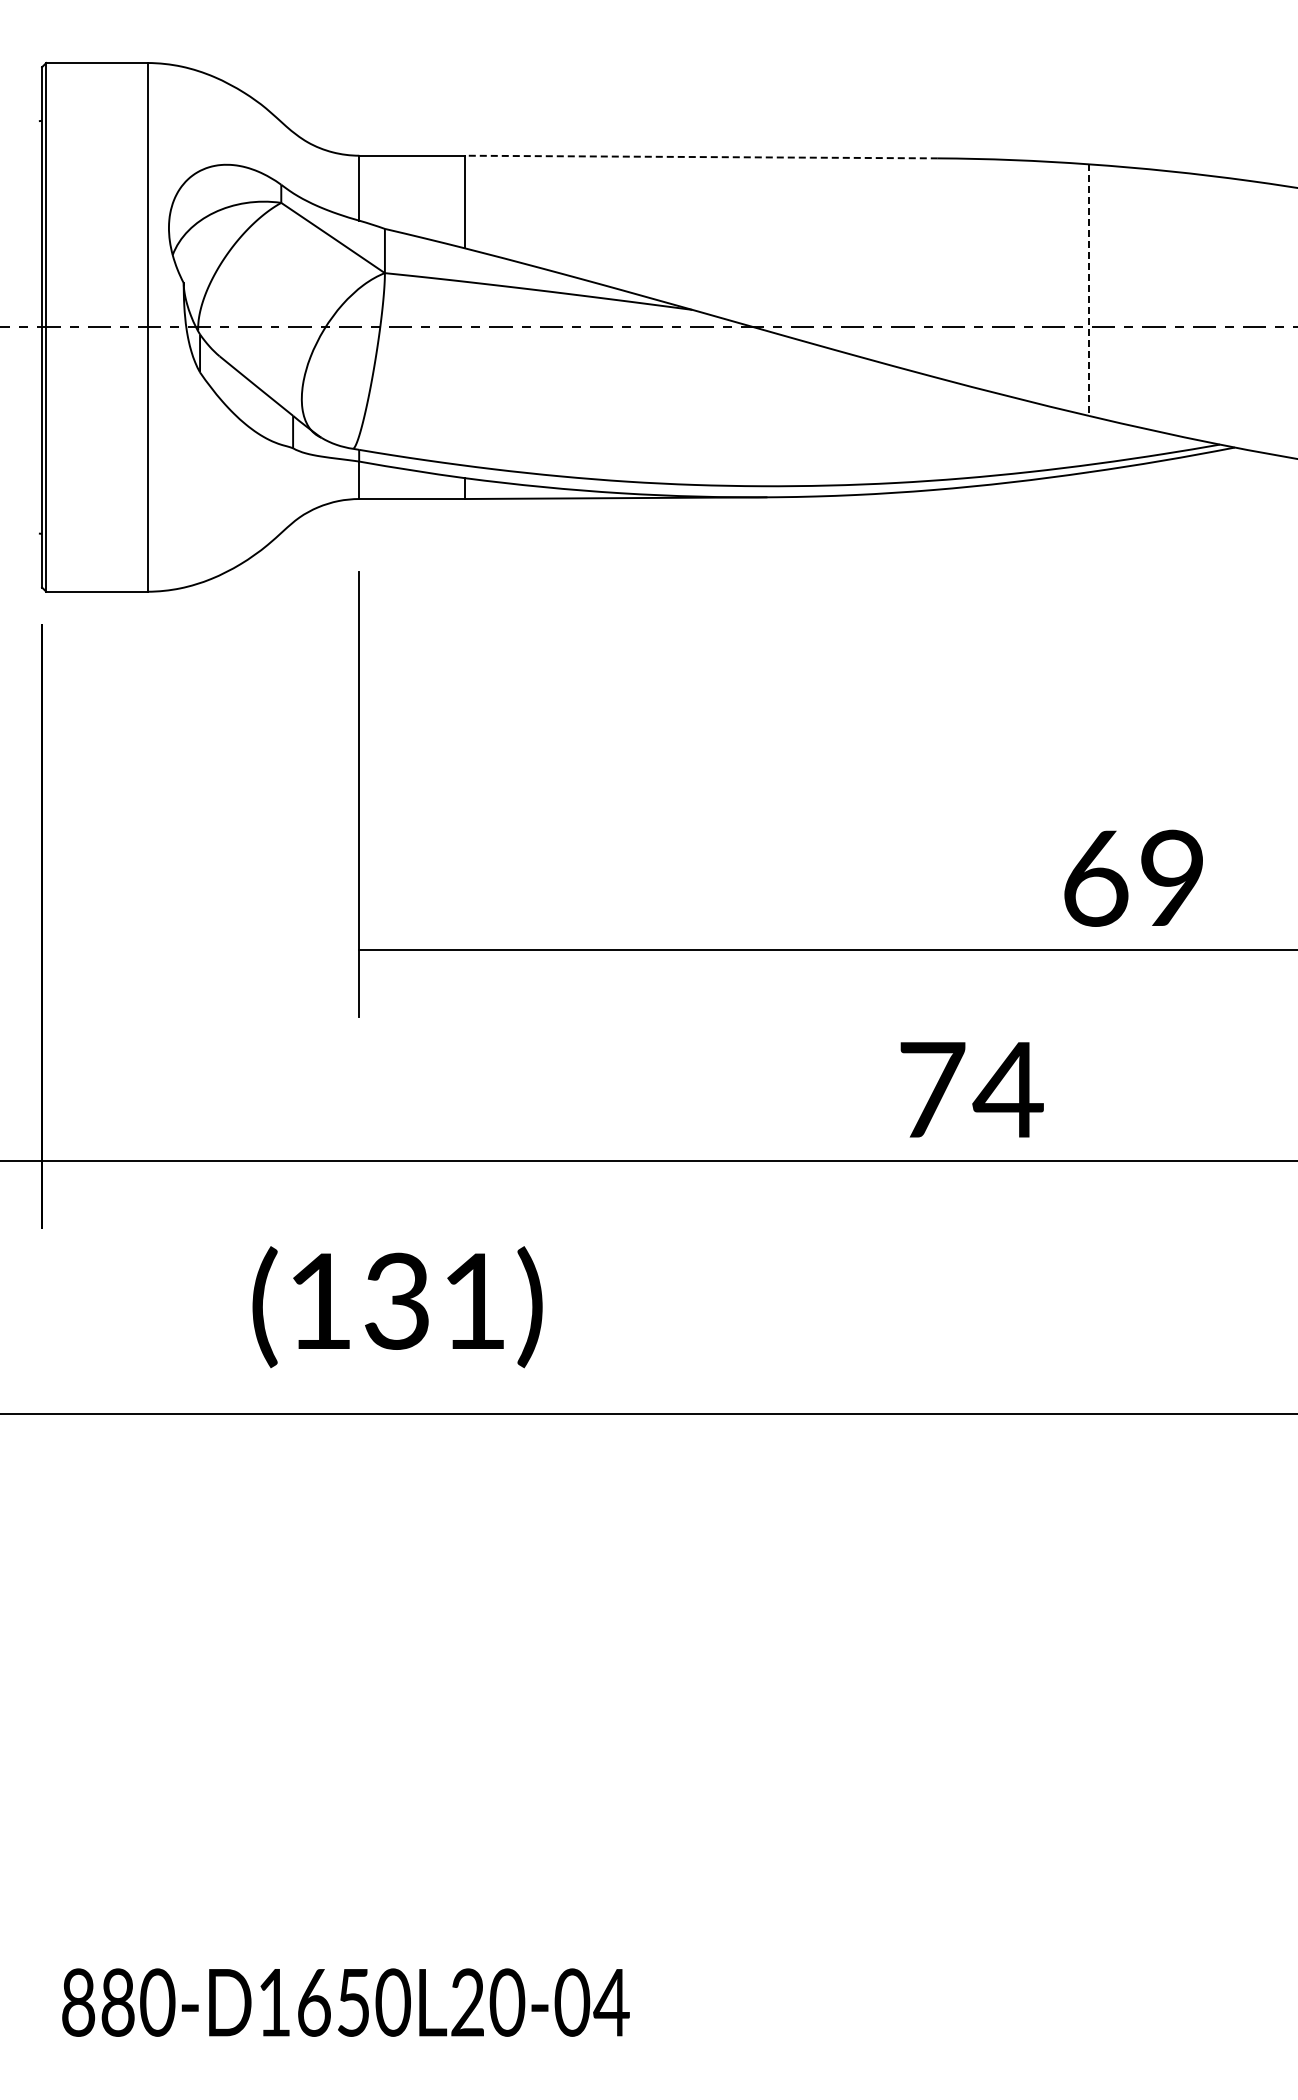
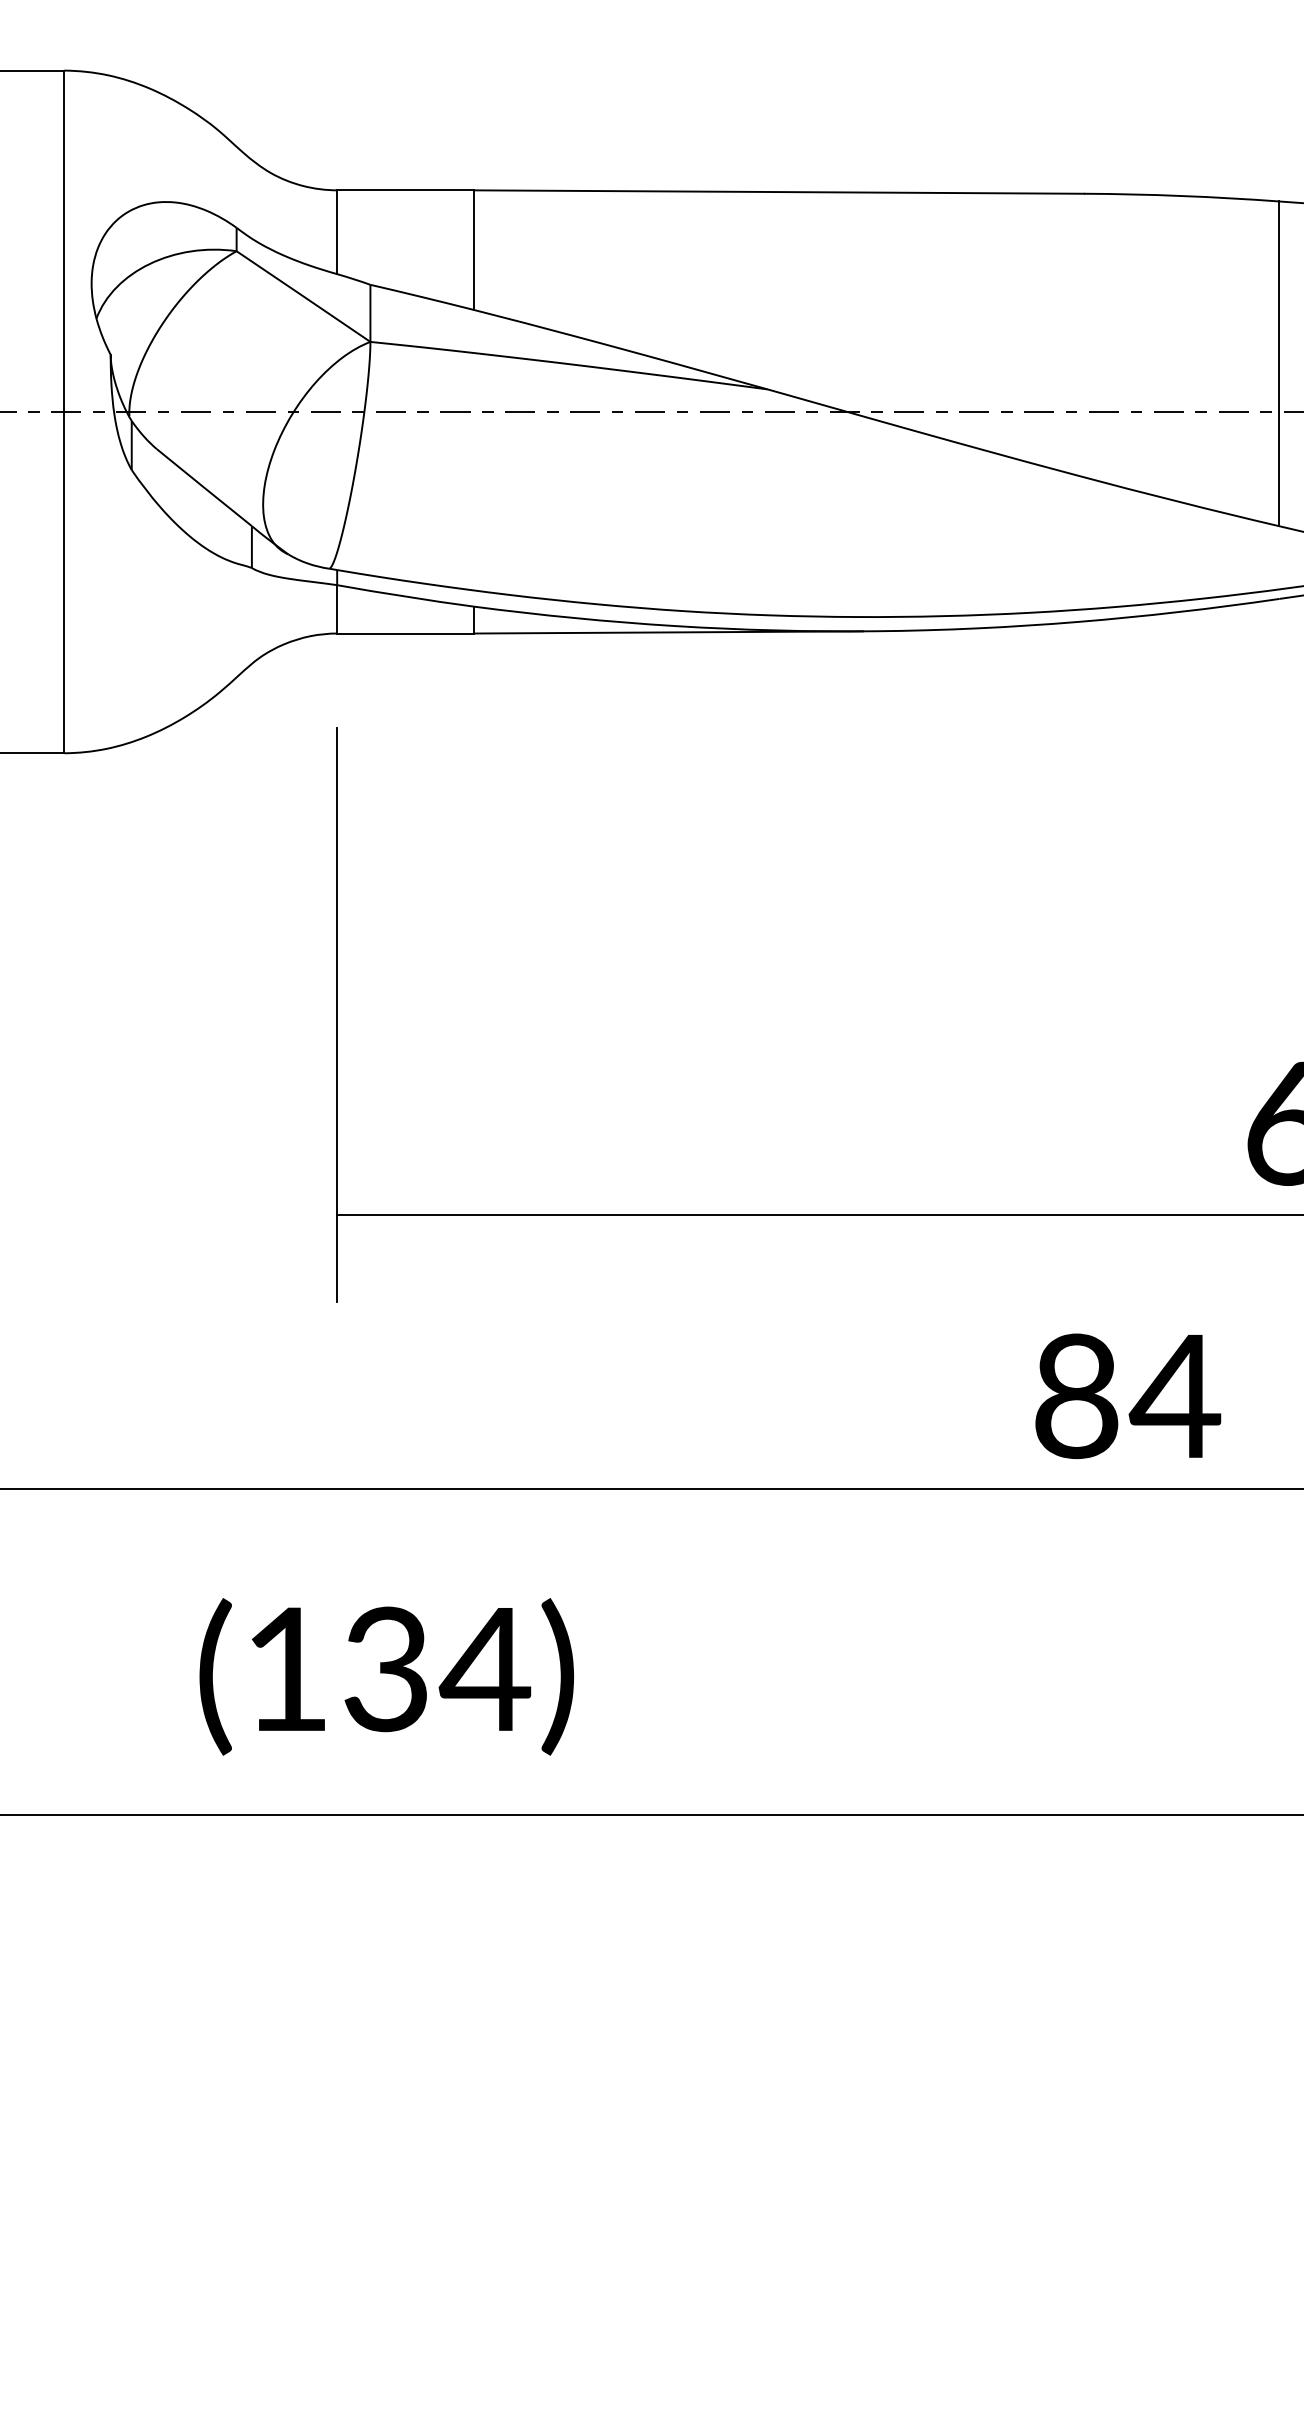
line: (700, 157) -> (777, 192), dashed -> solid
line: (1089, 290) -> (1280, 364), dashed -> solid
text: (932, 1089) -> (1077, 1395), 74 -> 84
text: (473, 1300) -> (484, 1668), (131) -> (134)

